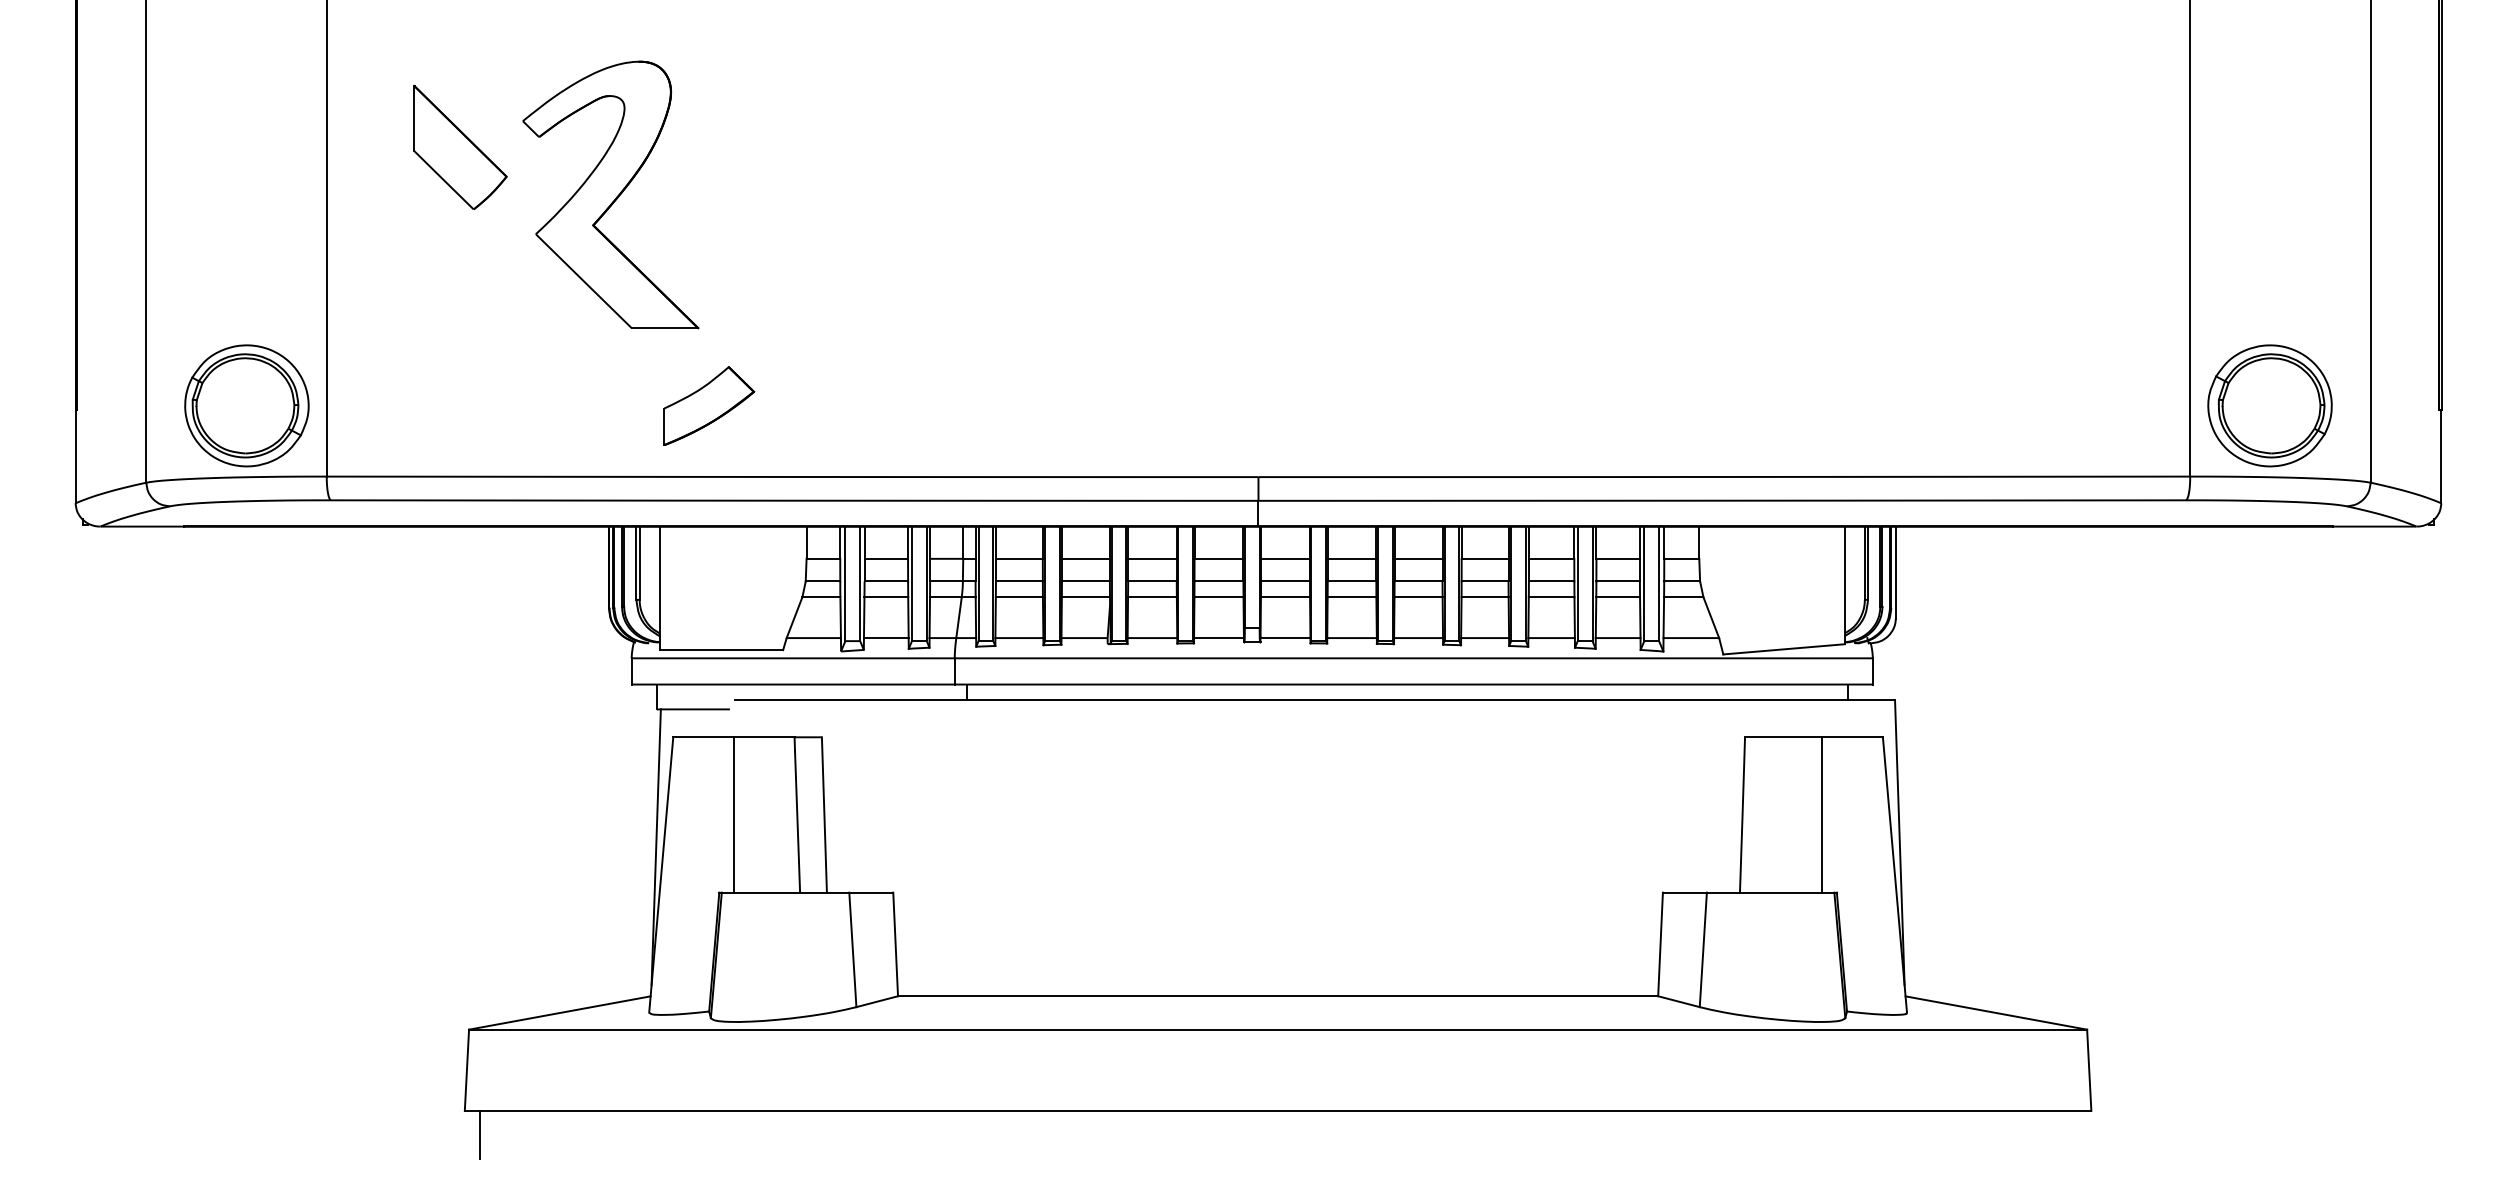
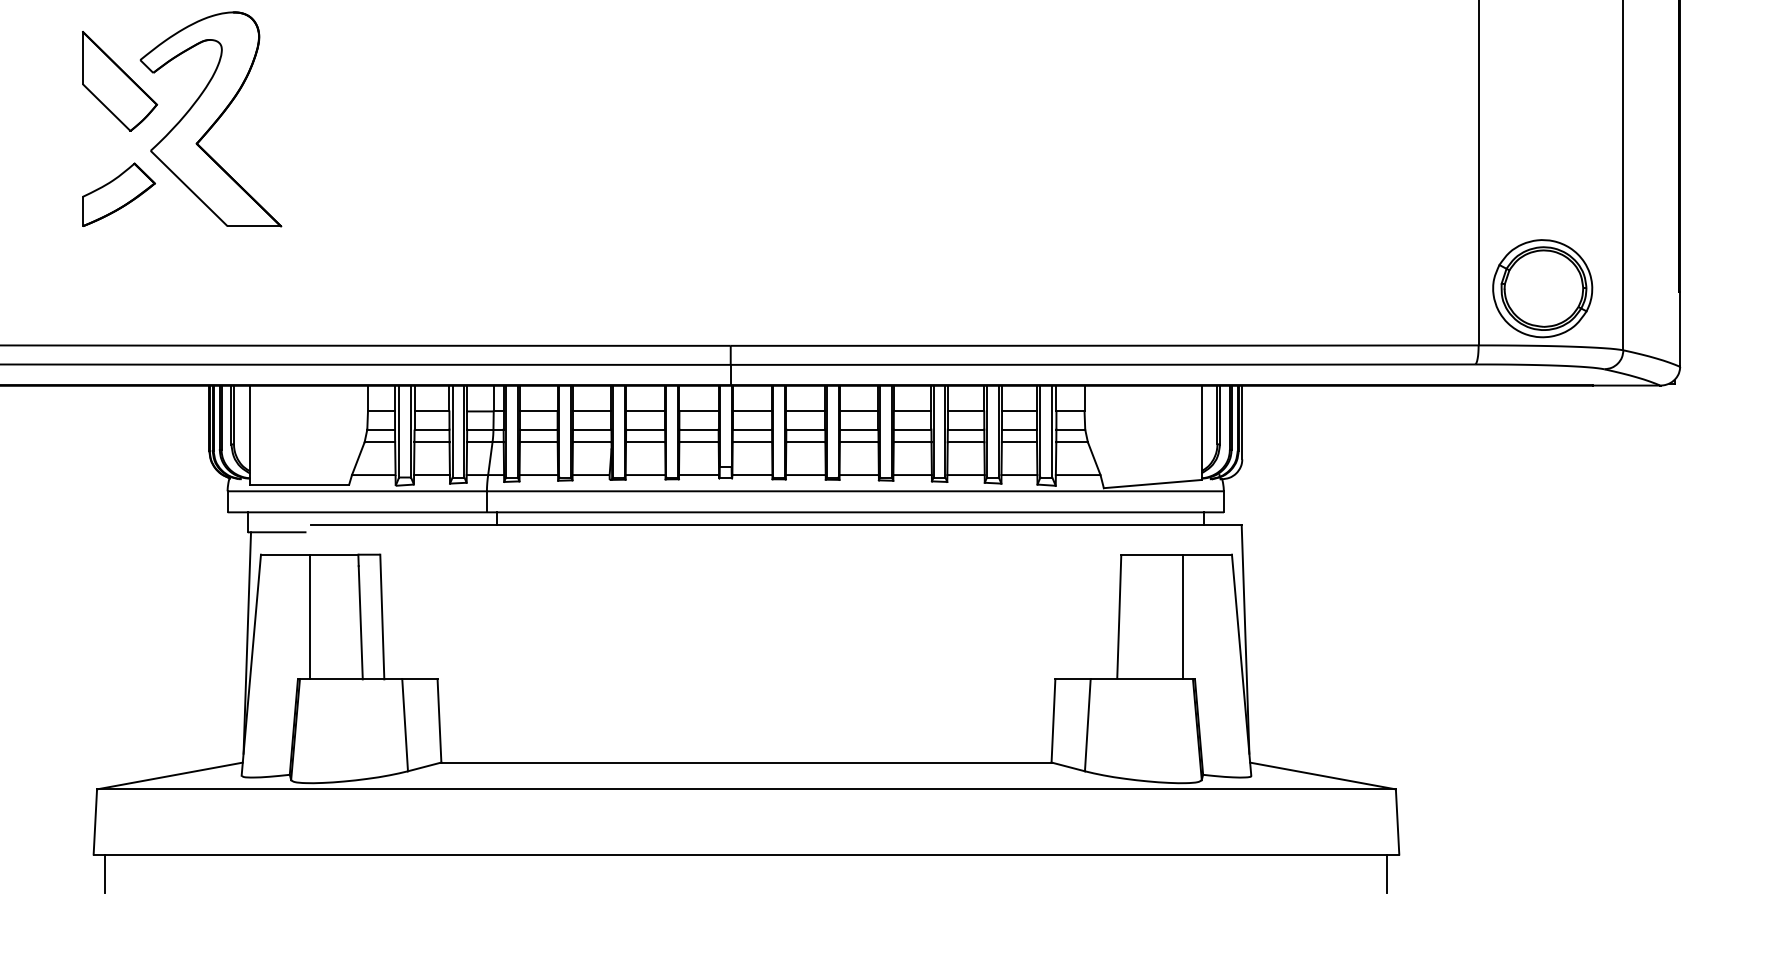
part: (460, 147) -> (119, 81), moved
part: (709, 405) -> (119, 194), moved
line: (2076, 1134) -> (1387, 873), added

